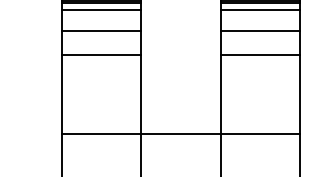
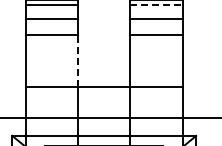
line: (261, 9) -> (157, 4), solid -> dashed
line: (141, 94) -> (78, 60), solid -> dashed

